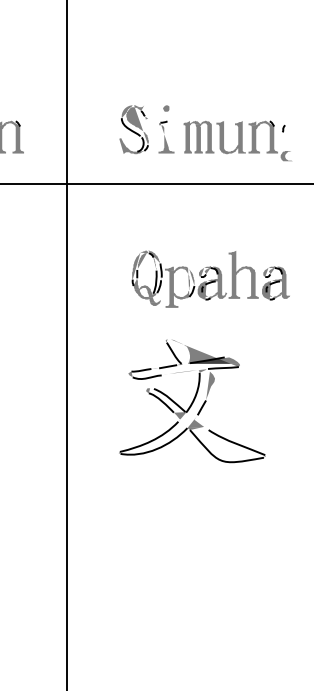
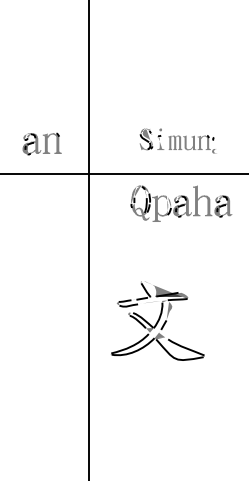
part: (206, 132) -> (178, 140), size x0.7
part: (210, 279) -> (181, 203), moved
part: (191, 400) -> (157, 320), moved

